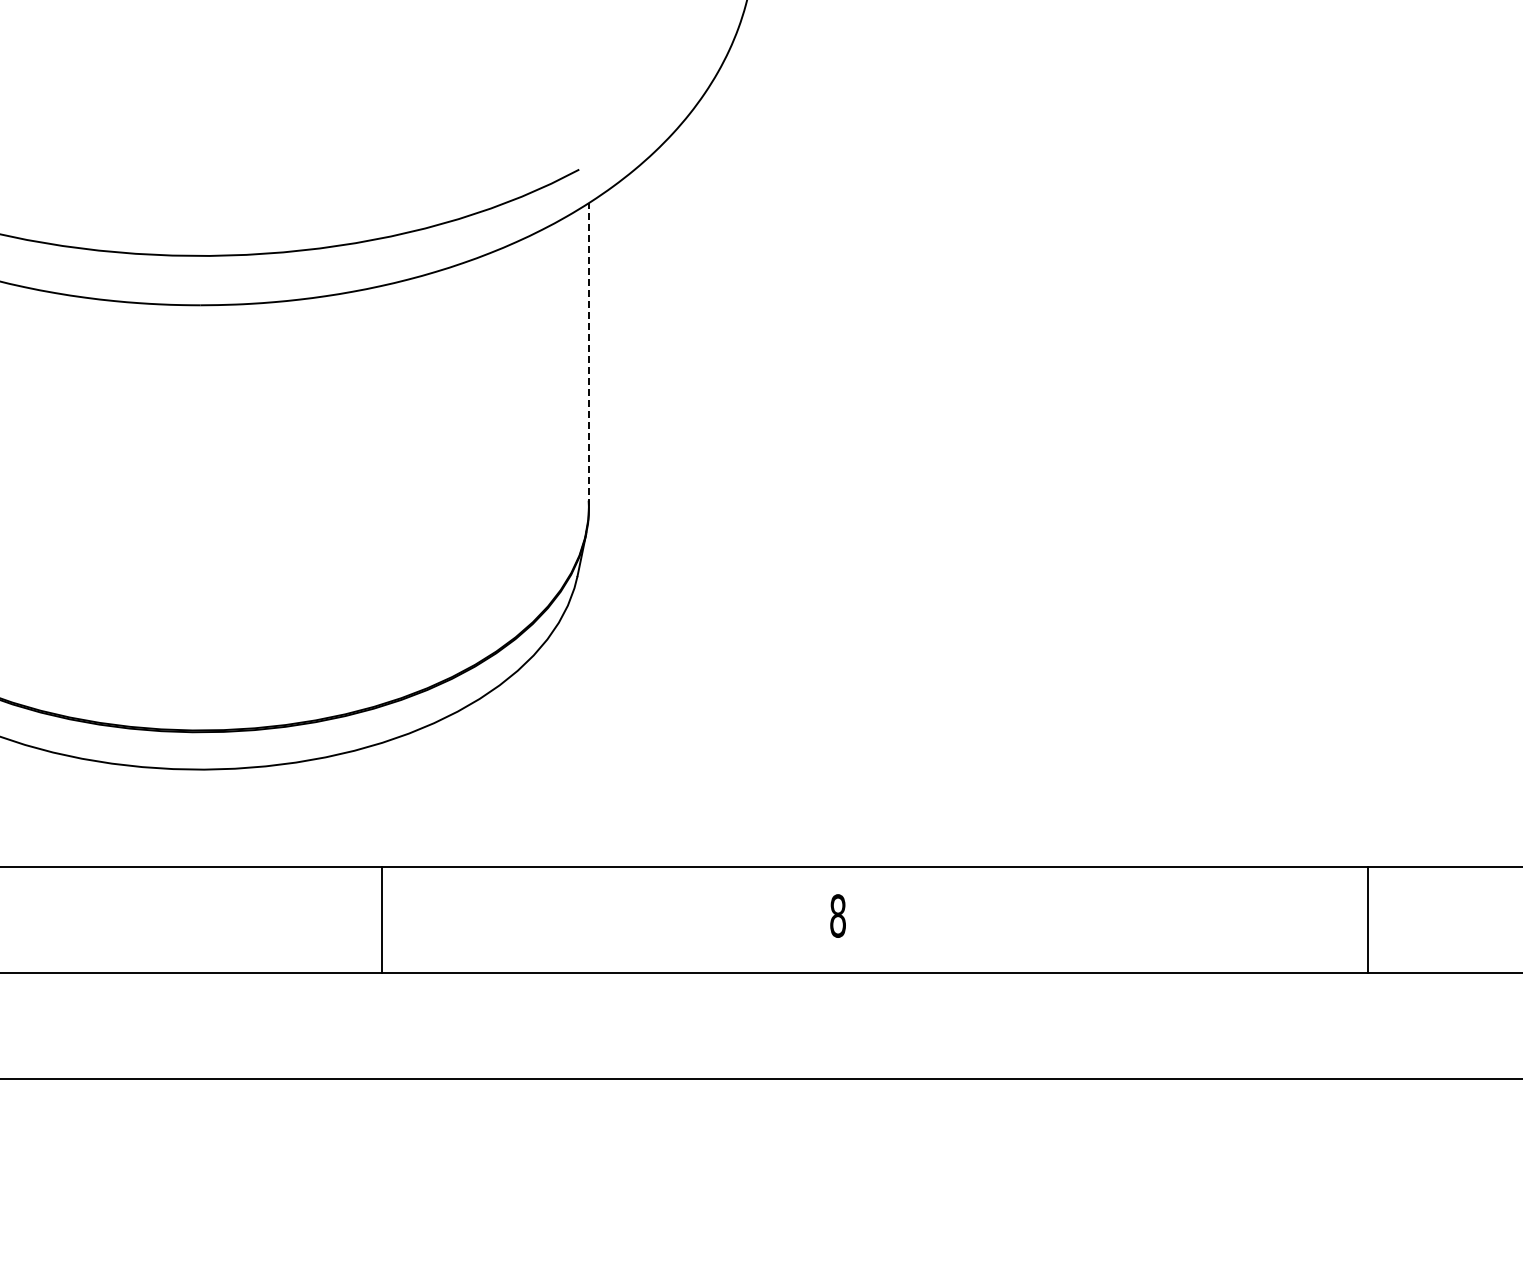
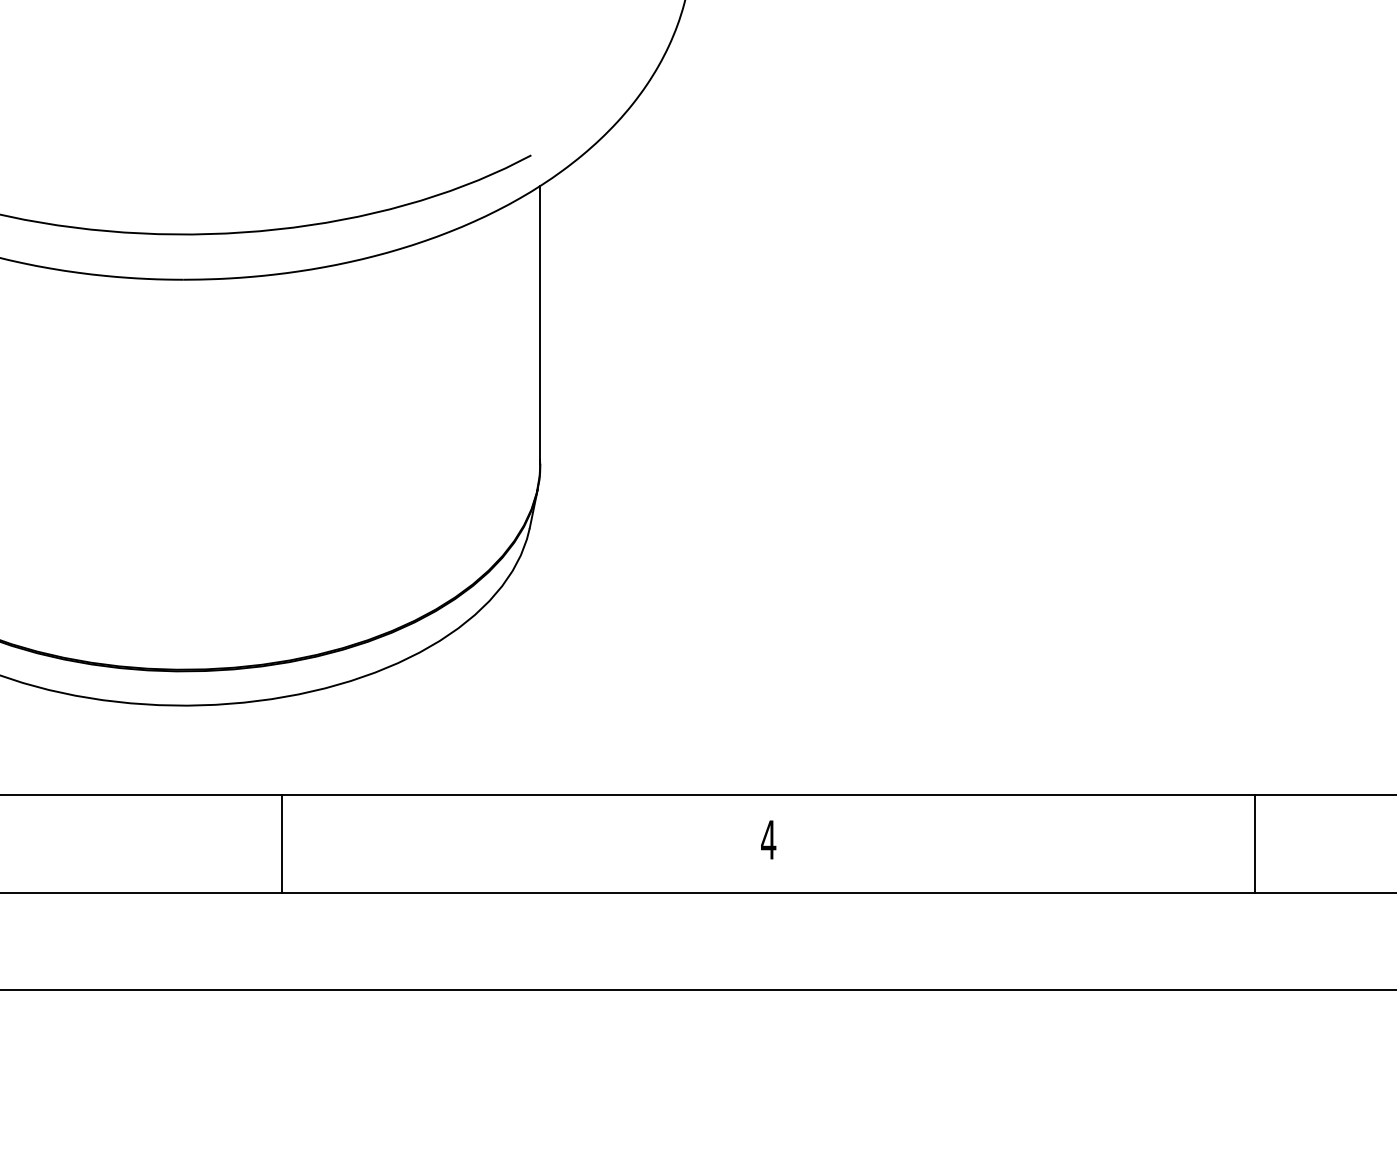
line: (589, 354) -> (540, 324), dashed -> solid
text: (837, 915) -> (768, 839), 8 -> 4
line: (381, 920) -> (282, 844), moved

